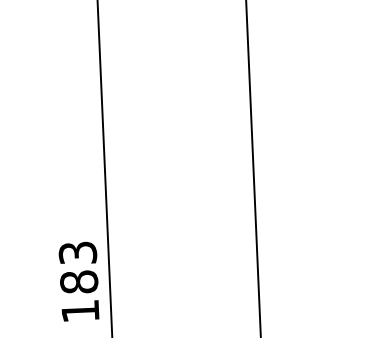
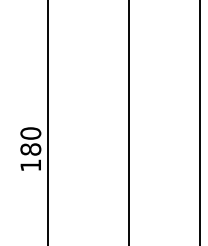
text: (77, 253) -> (30, 133), 183 -> 180

